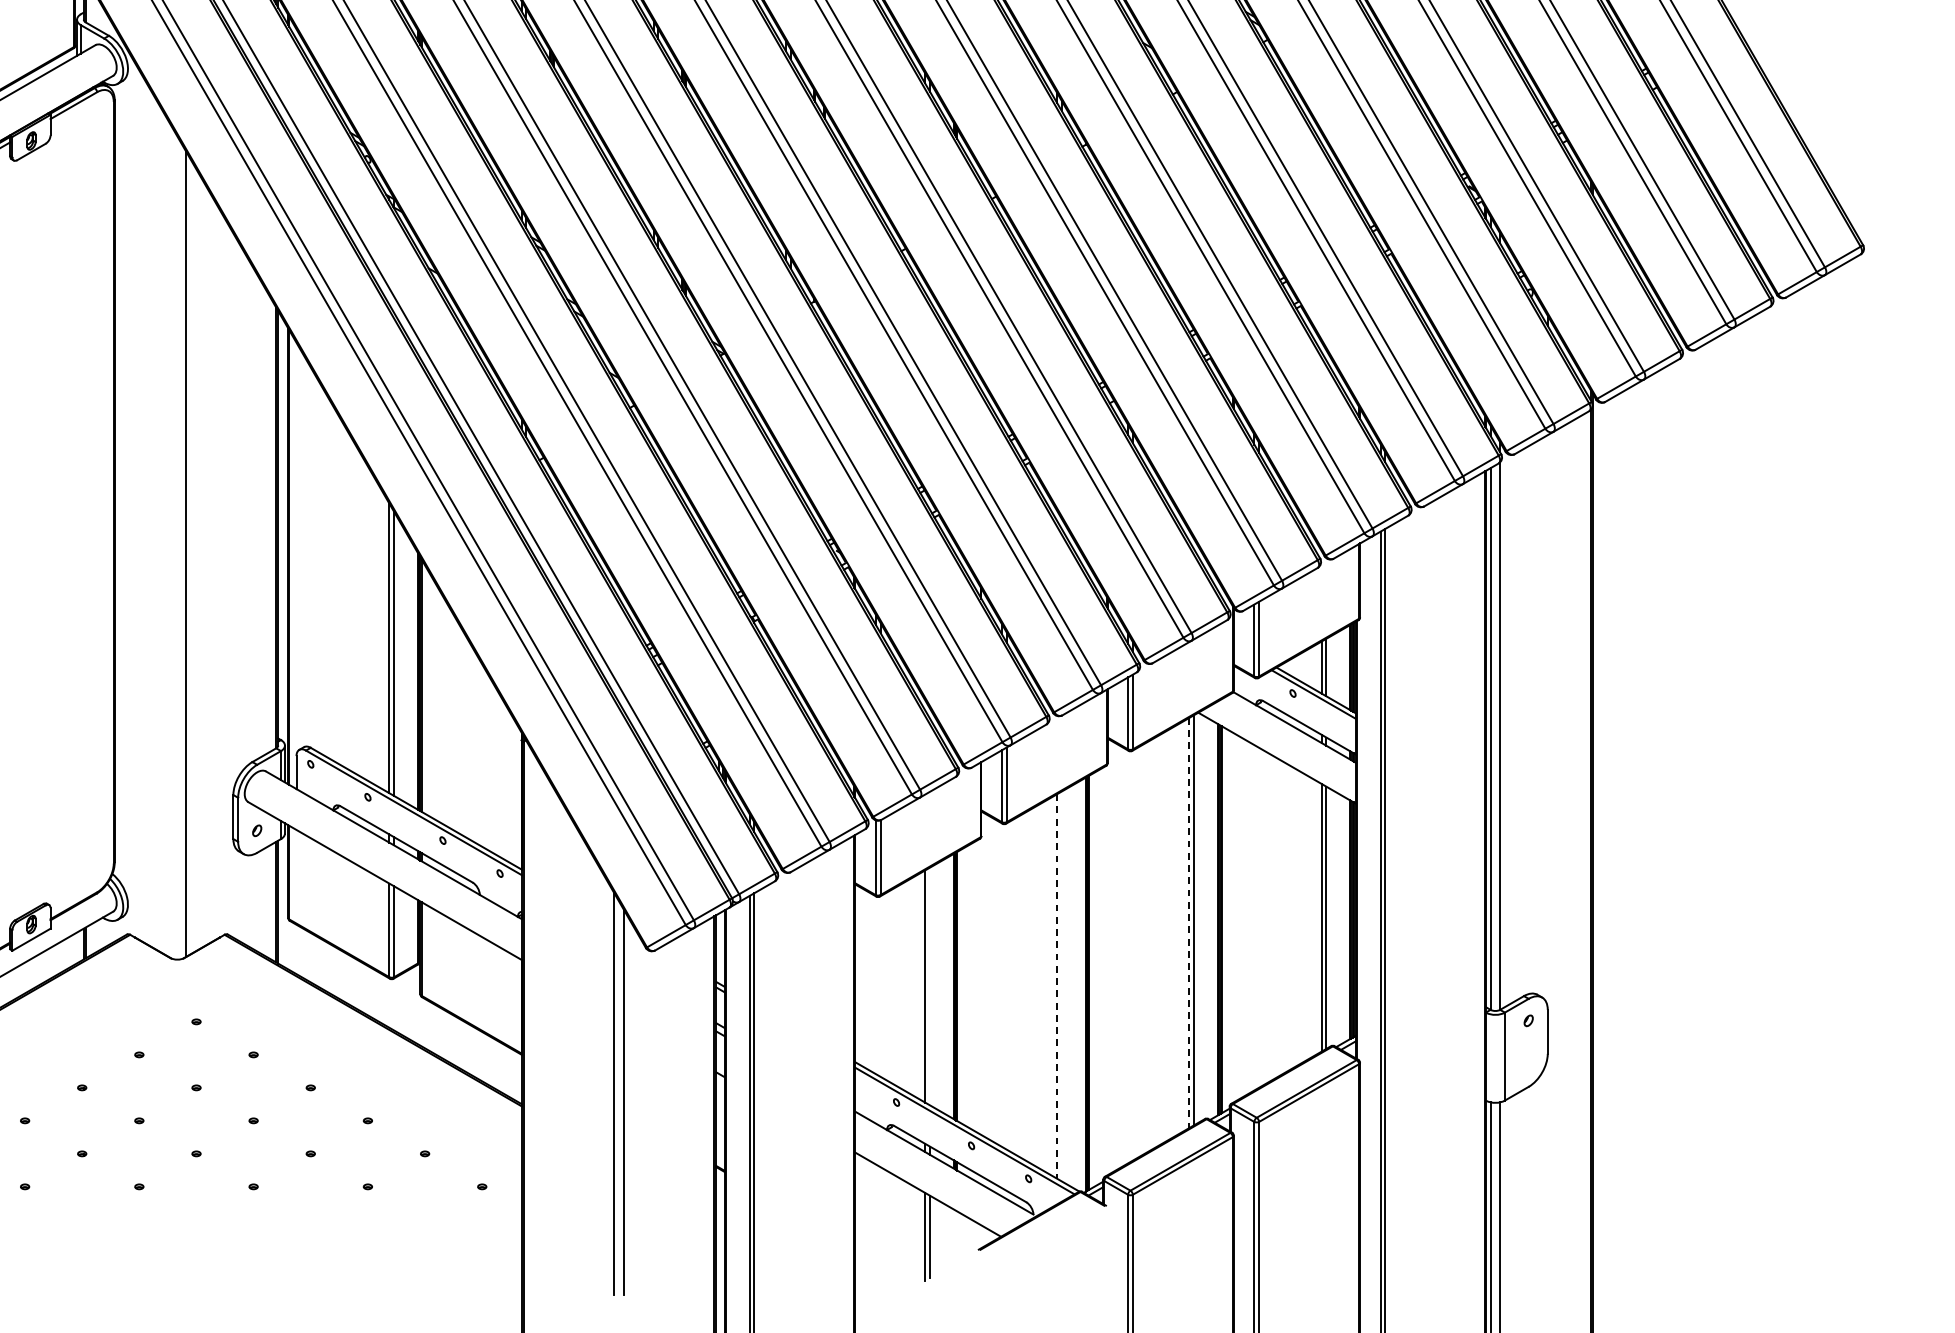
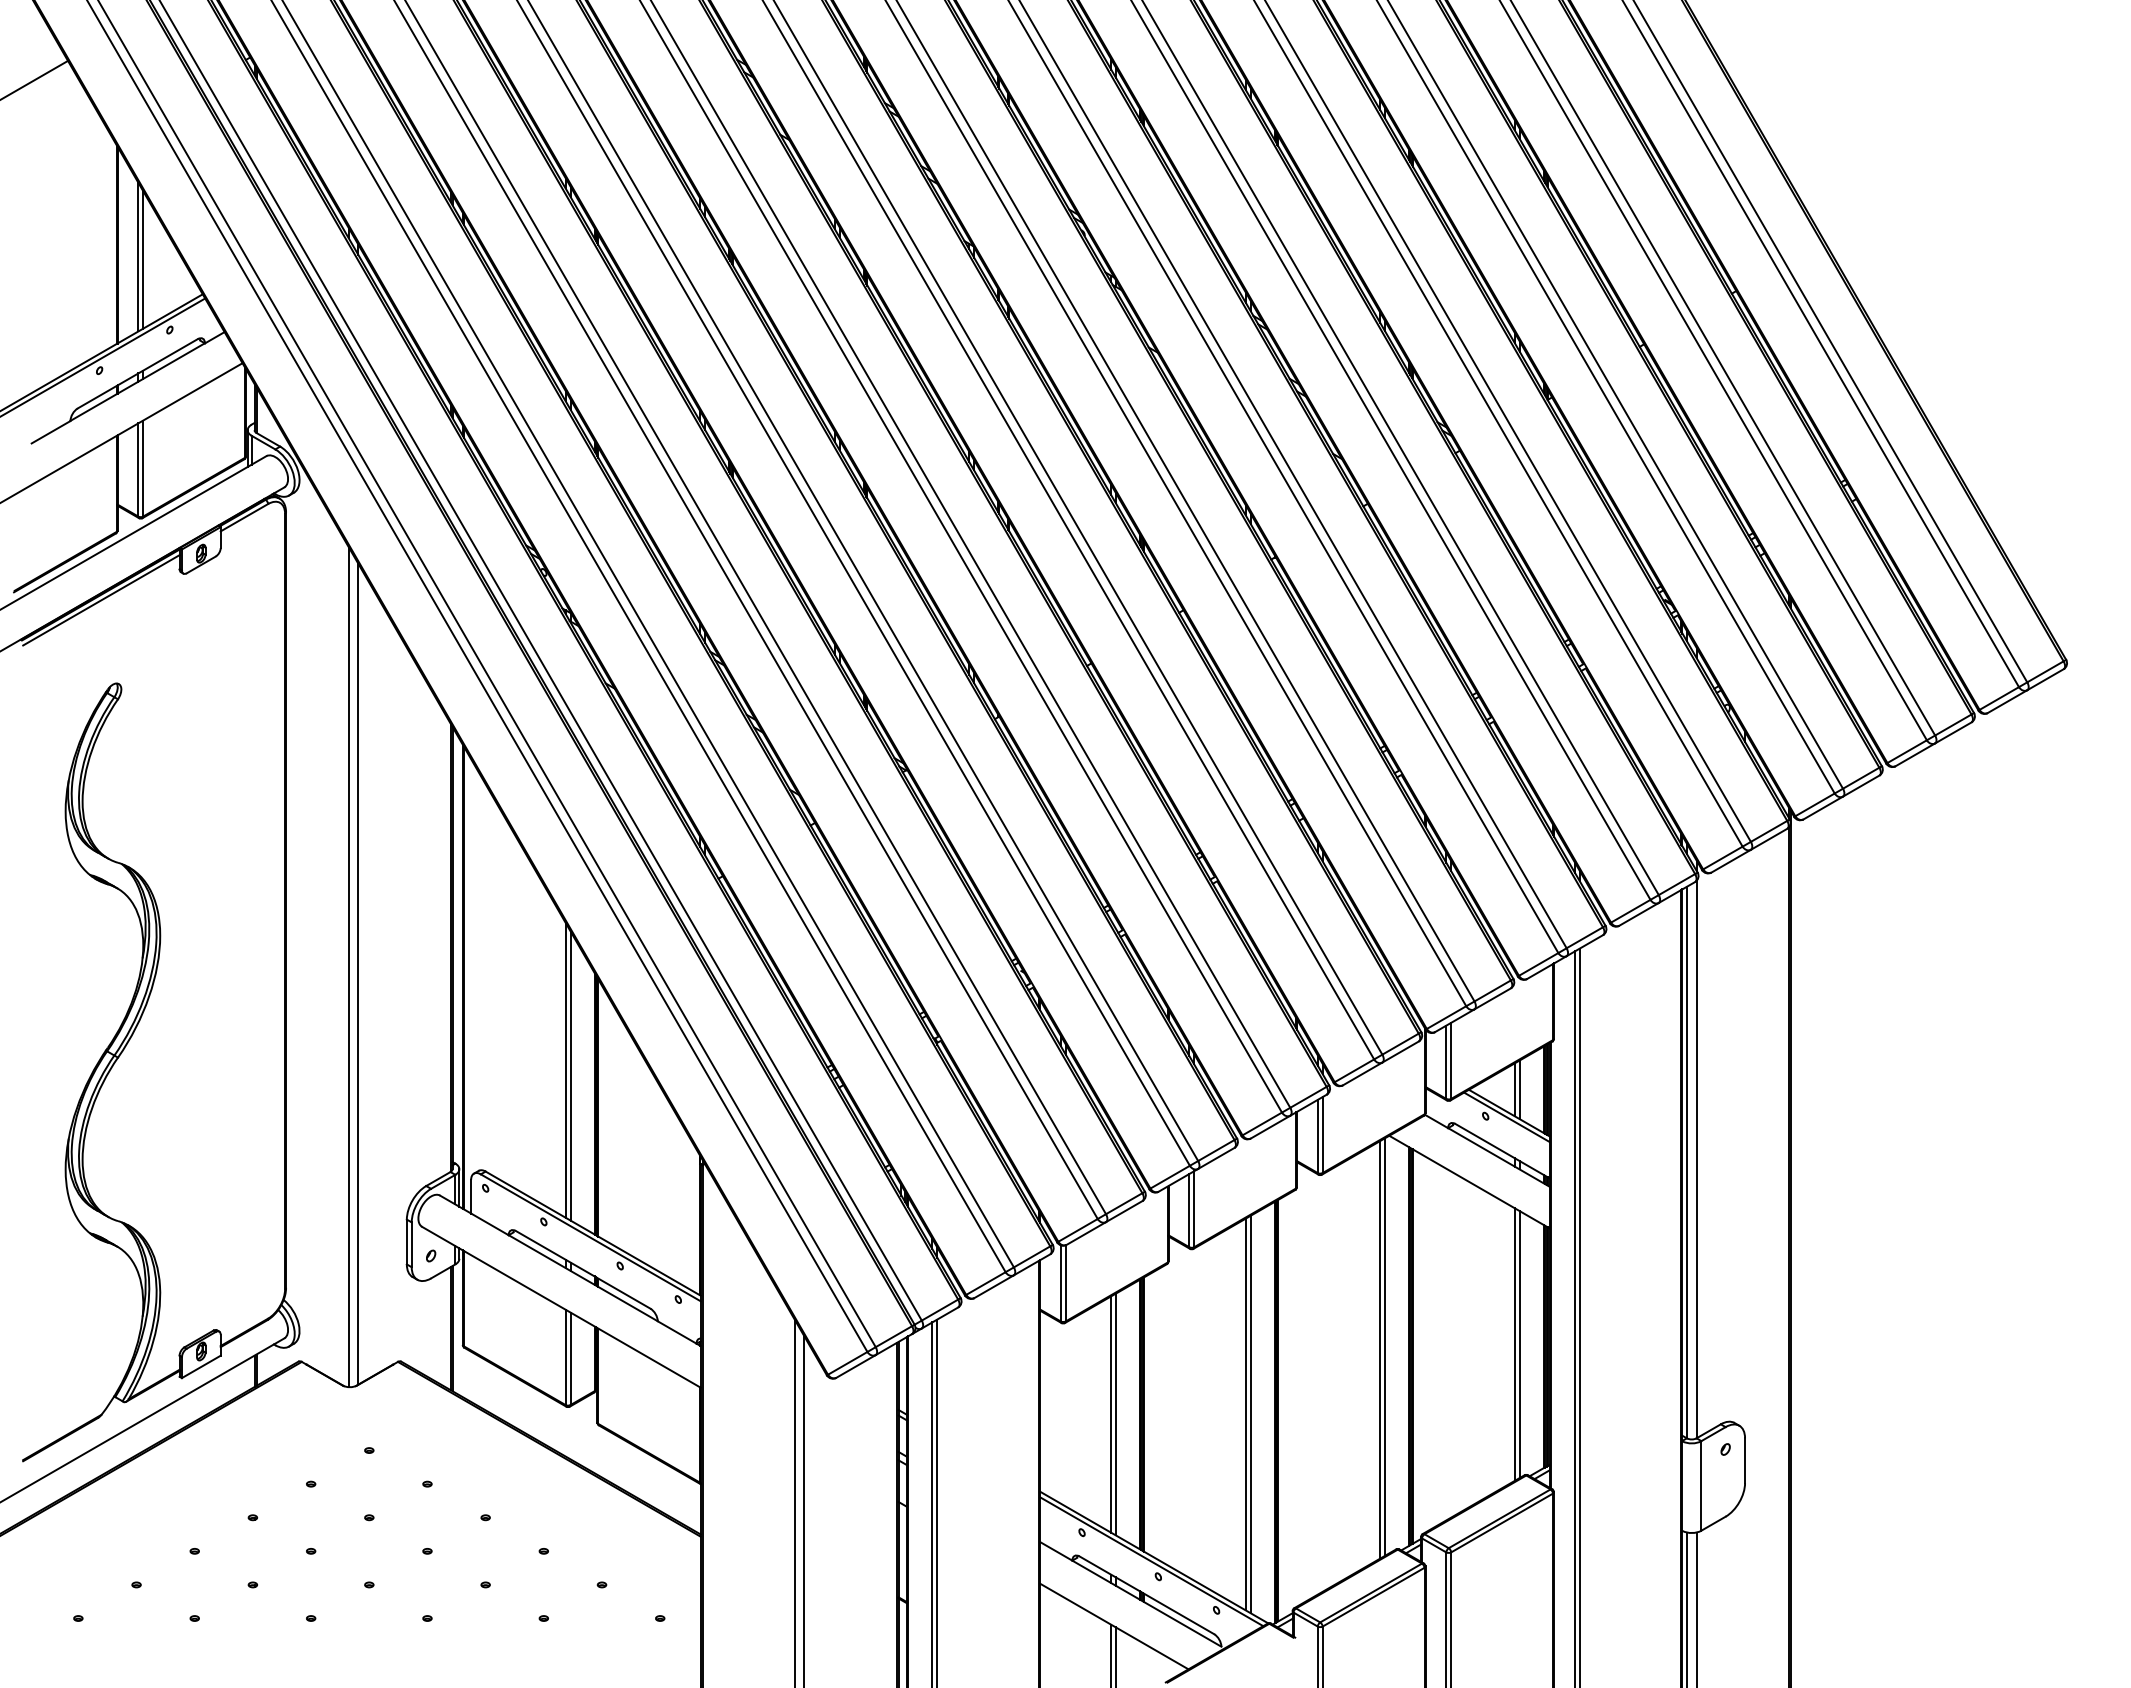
line: (176, 546) -> (348, 966), added
line: (1189, 922) -> (1380, 1349), dashed -> solid
line: (929, 986) -> (1115, 1414), added
line: (1057, 986) -> (1245, 1414), dashed -> solid
line: (1062, 986) -> (1250, 1414), added

